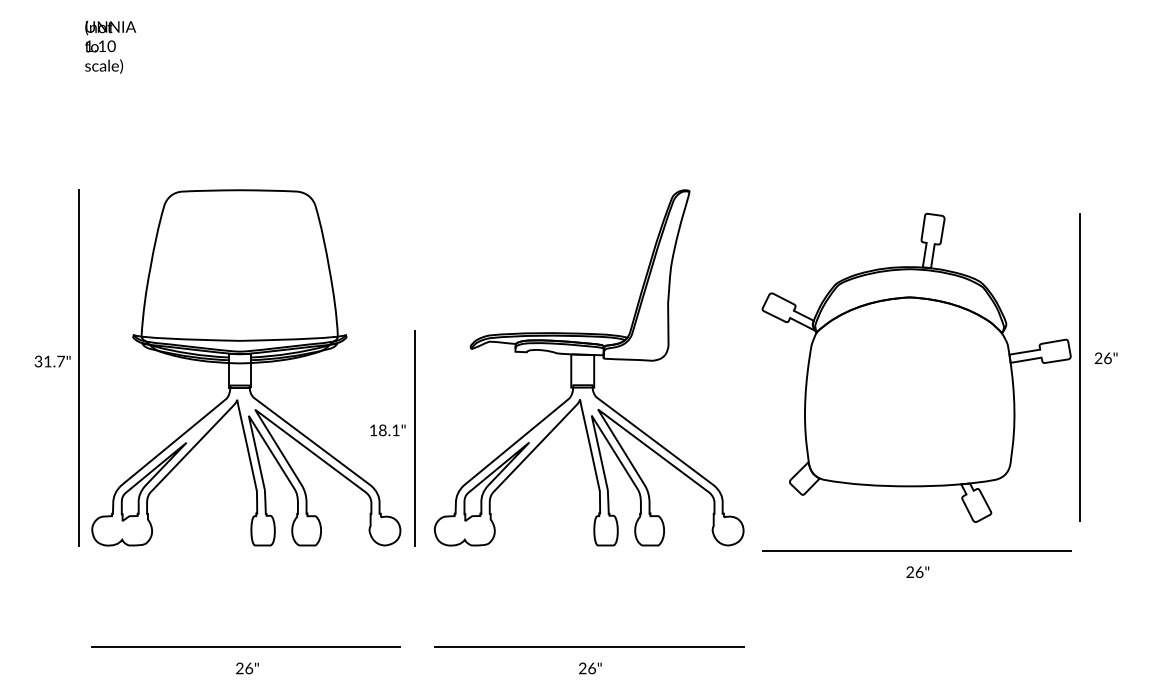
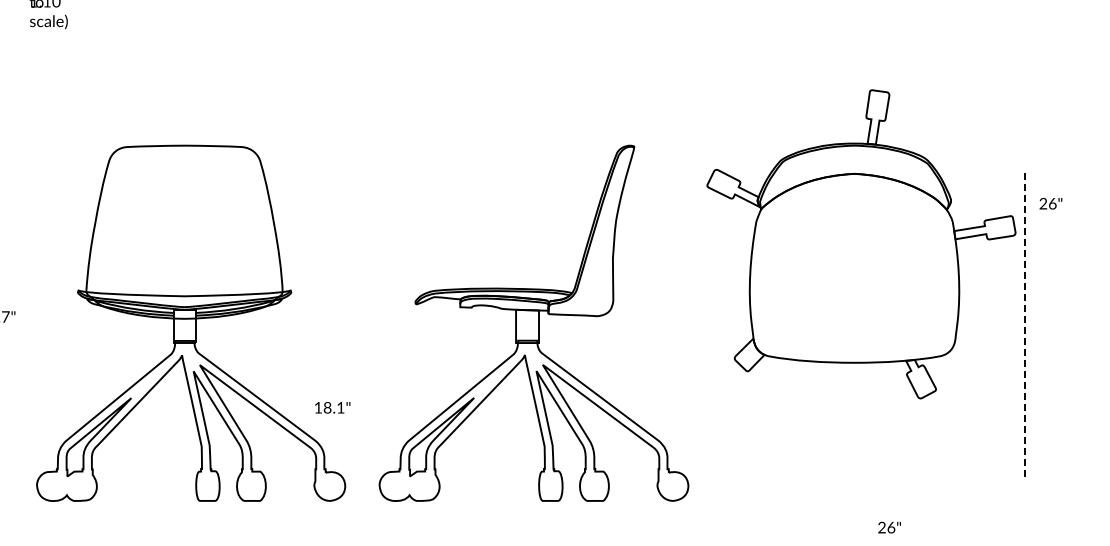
text: (1105, 358) -> (1050, 203), moved
line: (79, 367) -> (24, 322), removed
part: (916, 367) -> (861, 243), moved
line: (1079, 367) -> (1024, 322), solid -> dashed
text: (387, 430) -> (332, 407), moved
line: (414, 437) -> (359, 392), removed
line: (916, 551) -> (861, 506), removed
text: (917, 571) -> (889, 526), moved

